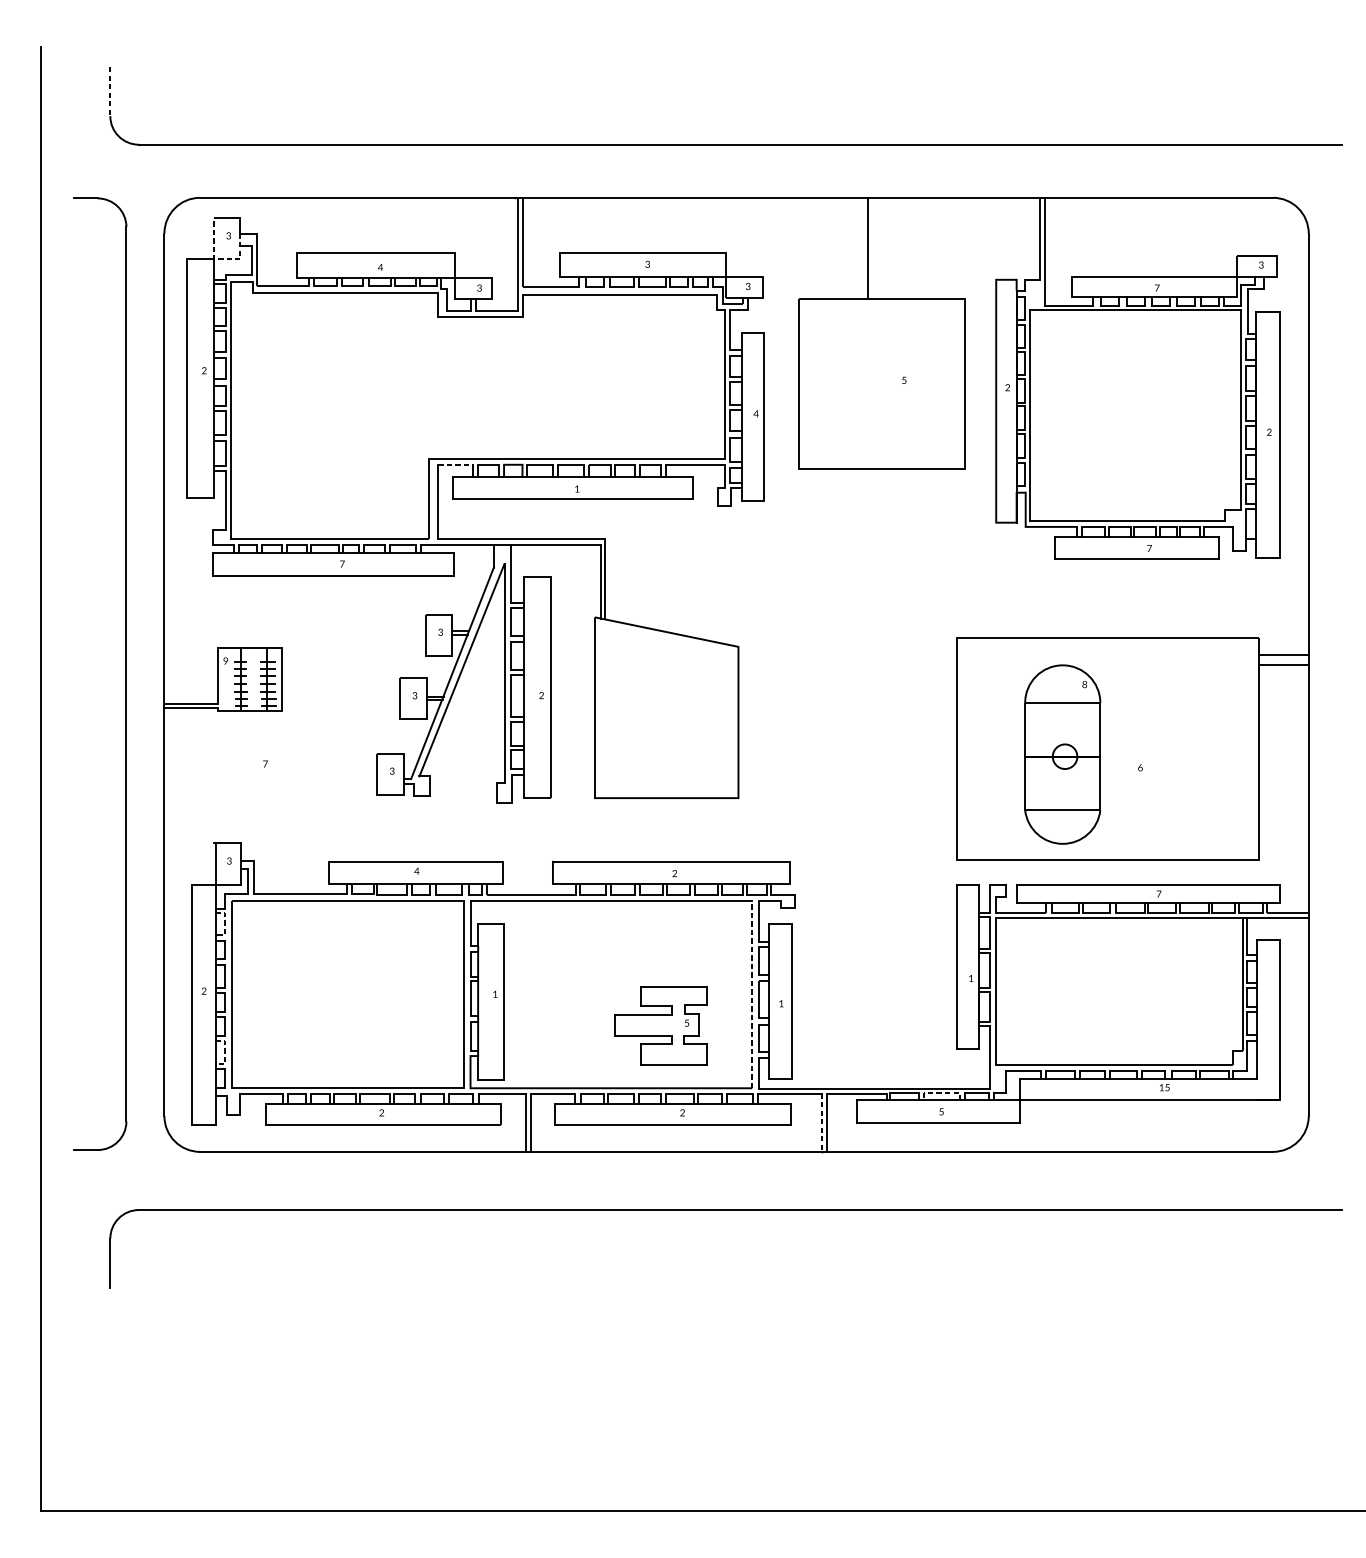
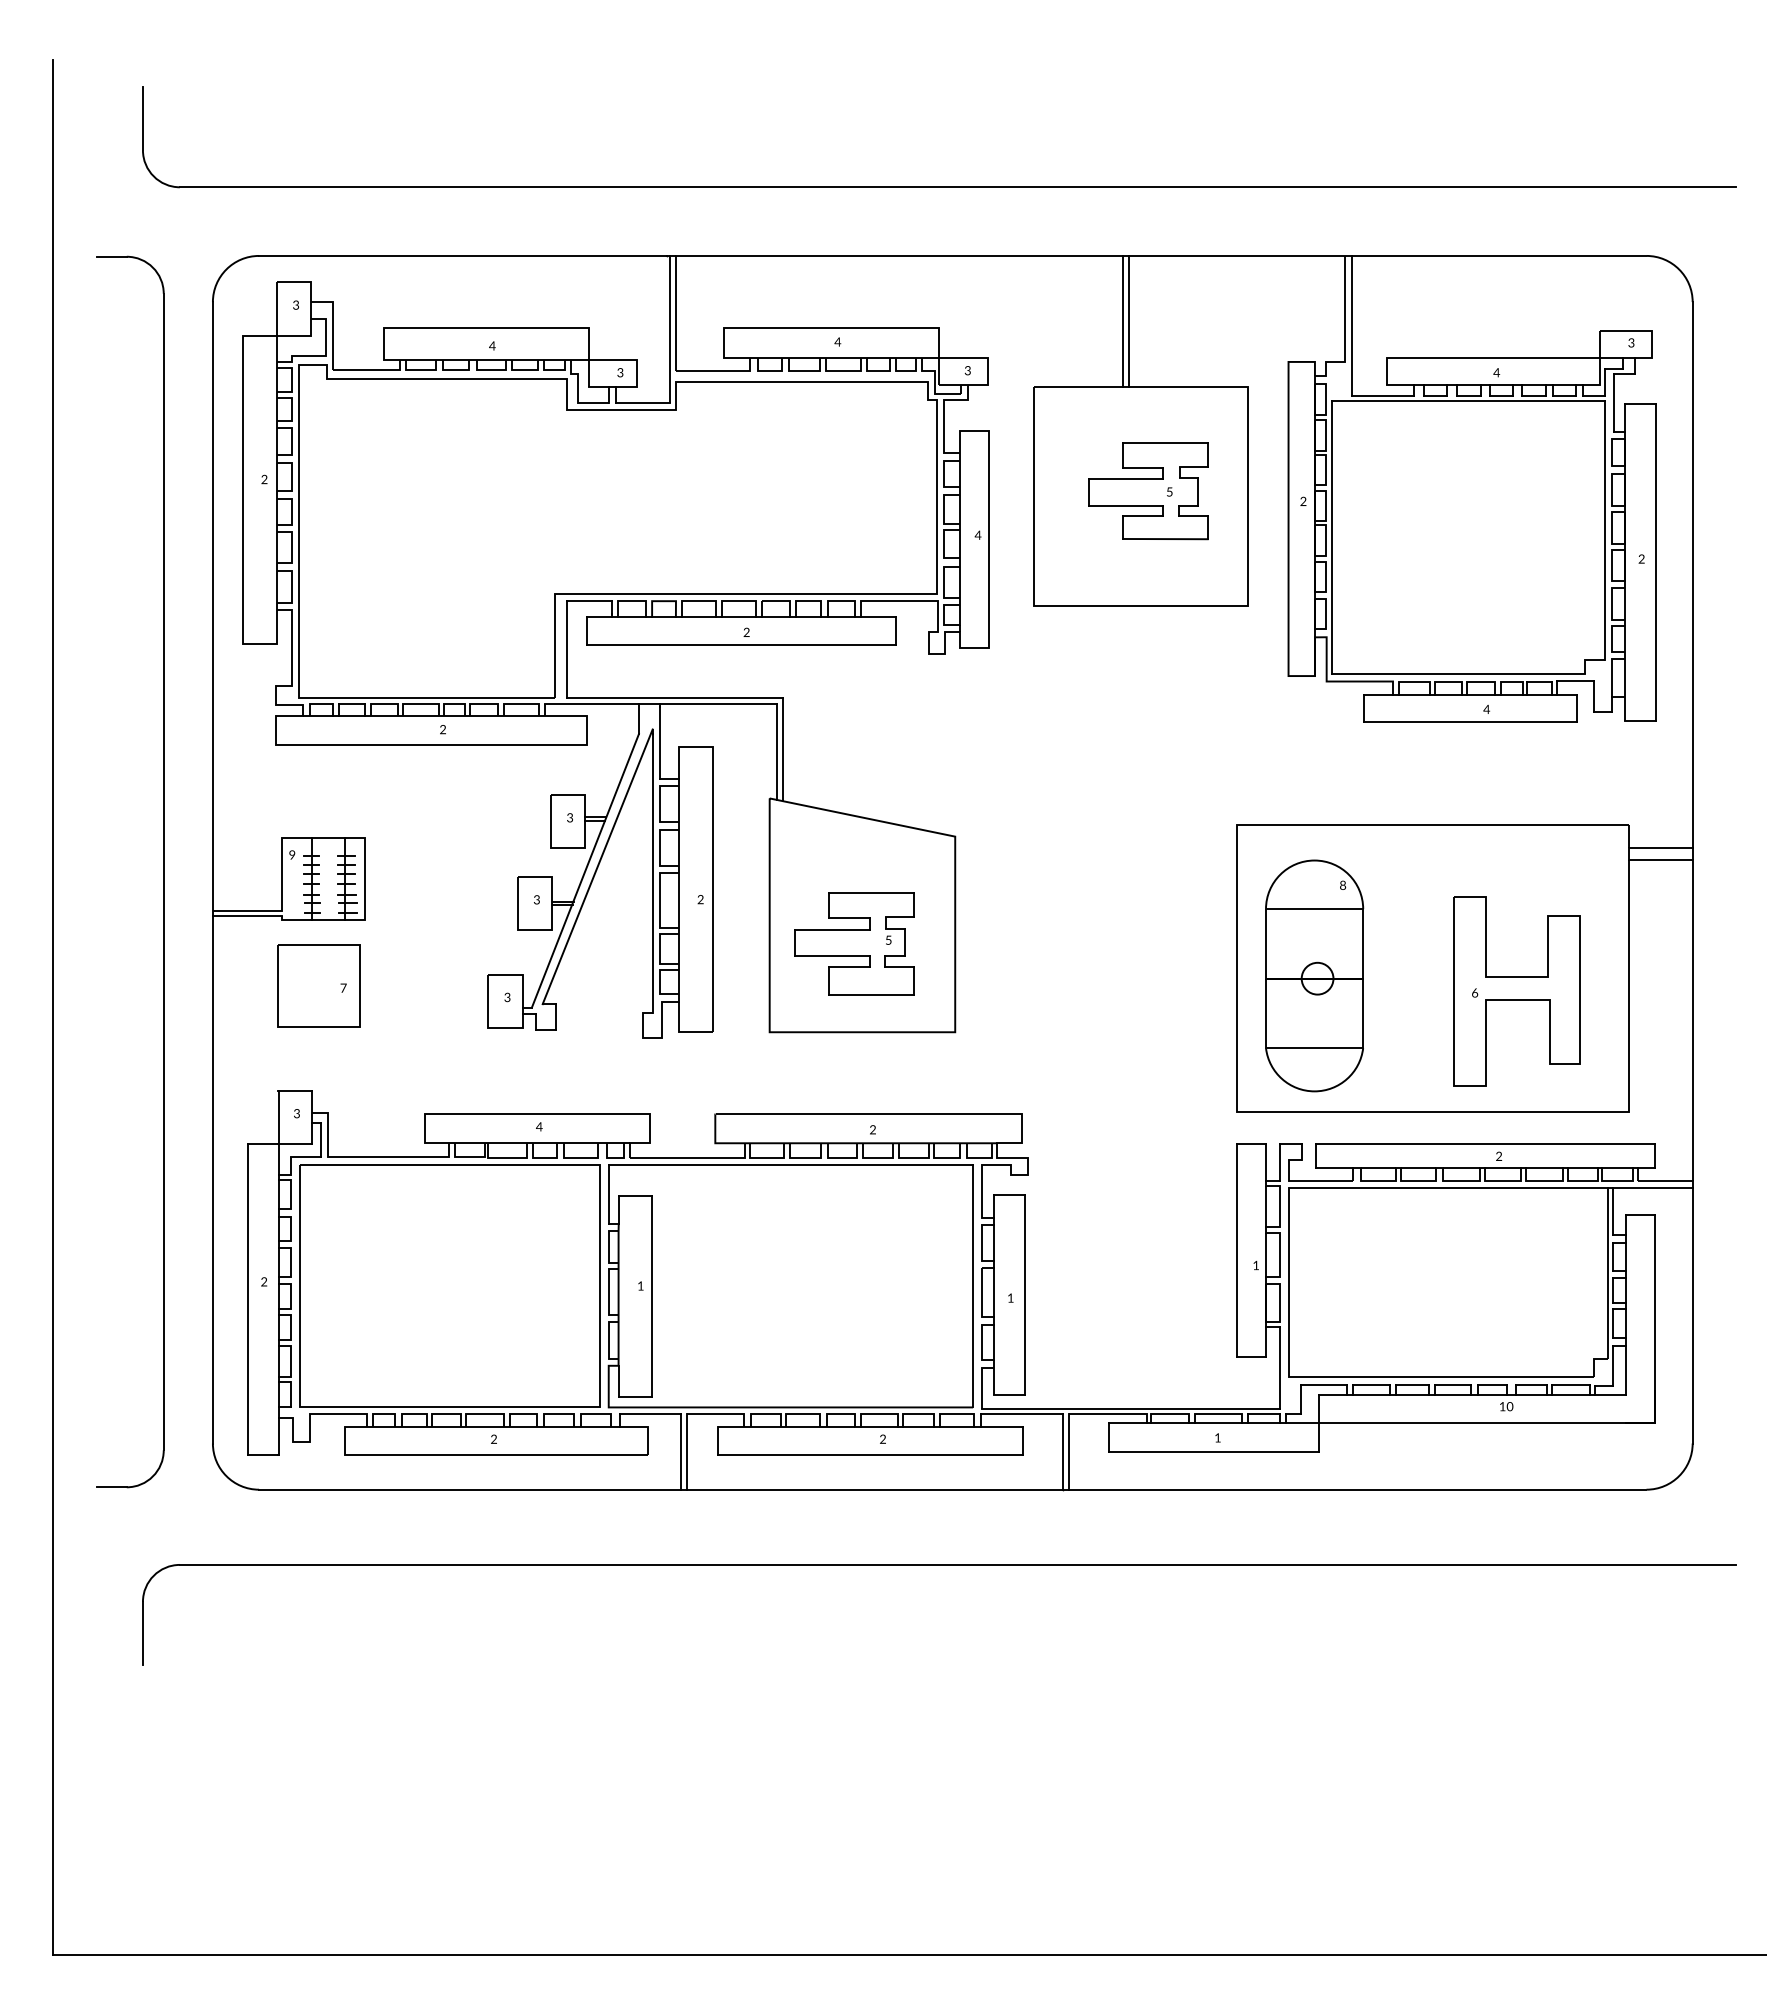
line: (109, 91) -> (142, 118), dashed -> solid
line: (873, 247) -> (1129, 320), added
line: (219, 259) -> (283, 335), dashed -> solid
text: (647, 263) -> (837, 341), 3 -> 4
text: (1157, 287) -> (1496, 372), 7 -> 4
part: (887, 379) -> (1148, 491), added
line: (455, 465) -> (589, 601), dashed -> solid
text: (577, 488) -> (746, 631), 1 -> 2
text: (1149, 547) -> (1486, 708), 7 -> 4
text: (342, 564) -> (443, 729), 7 -> 2
part: (1062, 754) -> (1314, 975), moved
part: (246, 761) -> (318, 985), added
part: (1172, 766) -> (1516, 991), added
text: (1159, 893) -> (1499, 1155), 7 -> 2
line: (225, 924) -> (291, 1195), dashed -> solid
line: (752, 993) -> (973, 1285), dashed -> solid
part: (660, 1025) -> (854, 943), moved
line: (225, 1052) -> (291, 1361), dashed -> solid
text: (1167, 1087) -> (1509, 1406), 15 -> 10
line: (942, 1093) -> (1218, 1414), dashed -> solid
text: (941, 1111) -> (1217, 1437), 5 -> 1
line: (821, 1122) -> (1062, 1451), dashed -> solid

